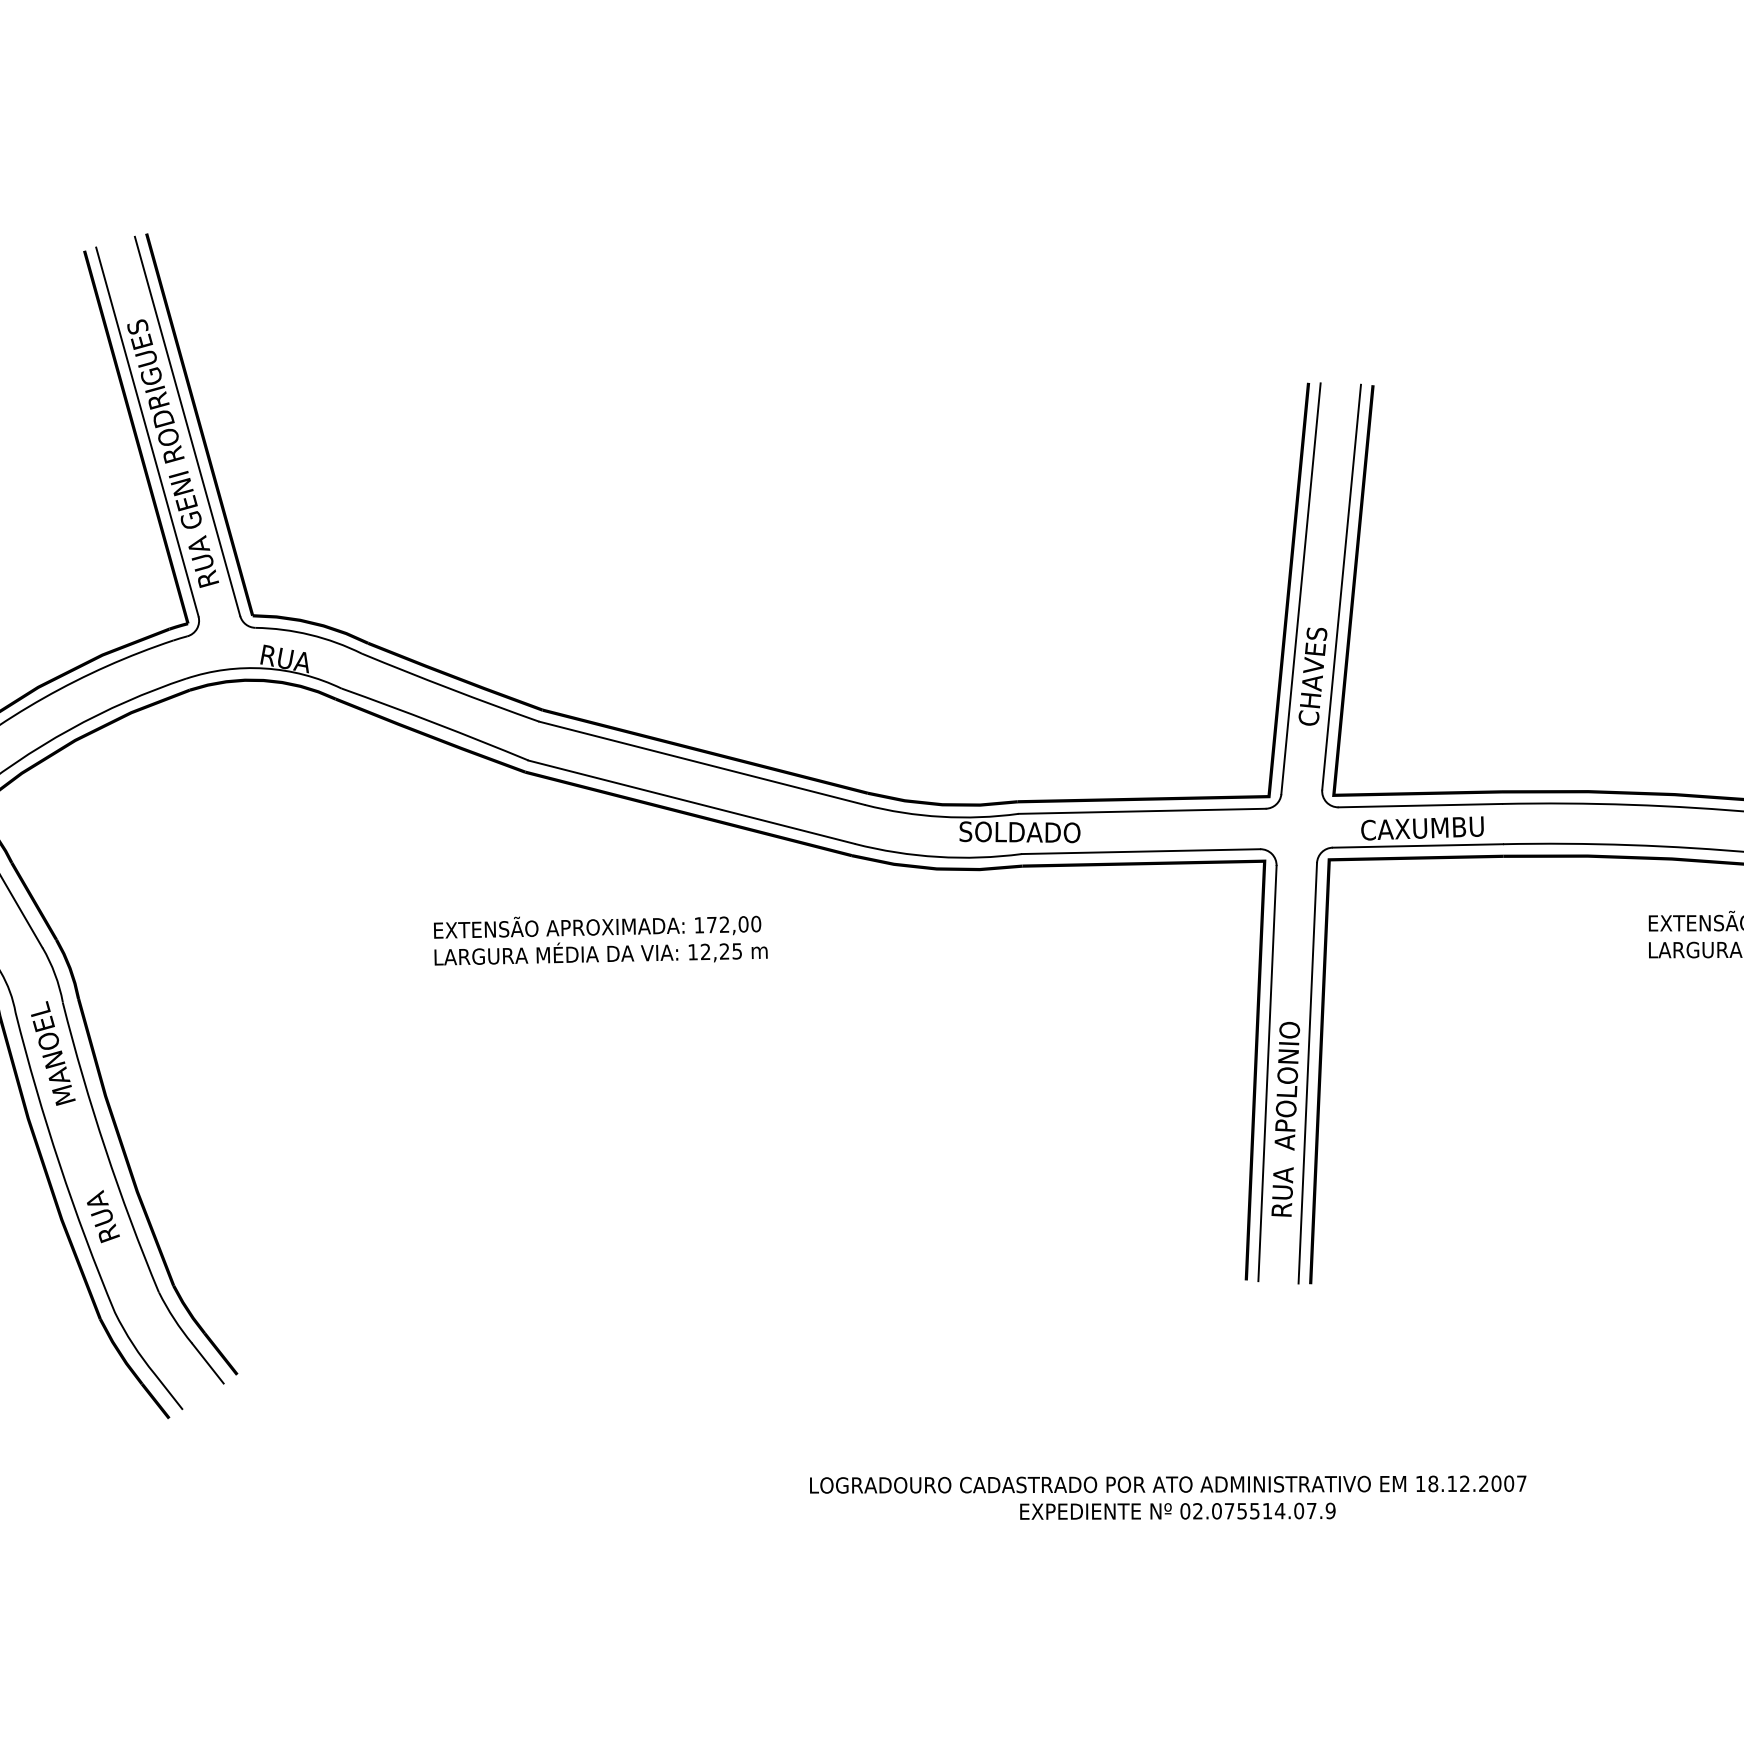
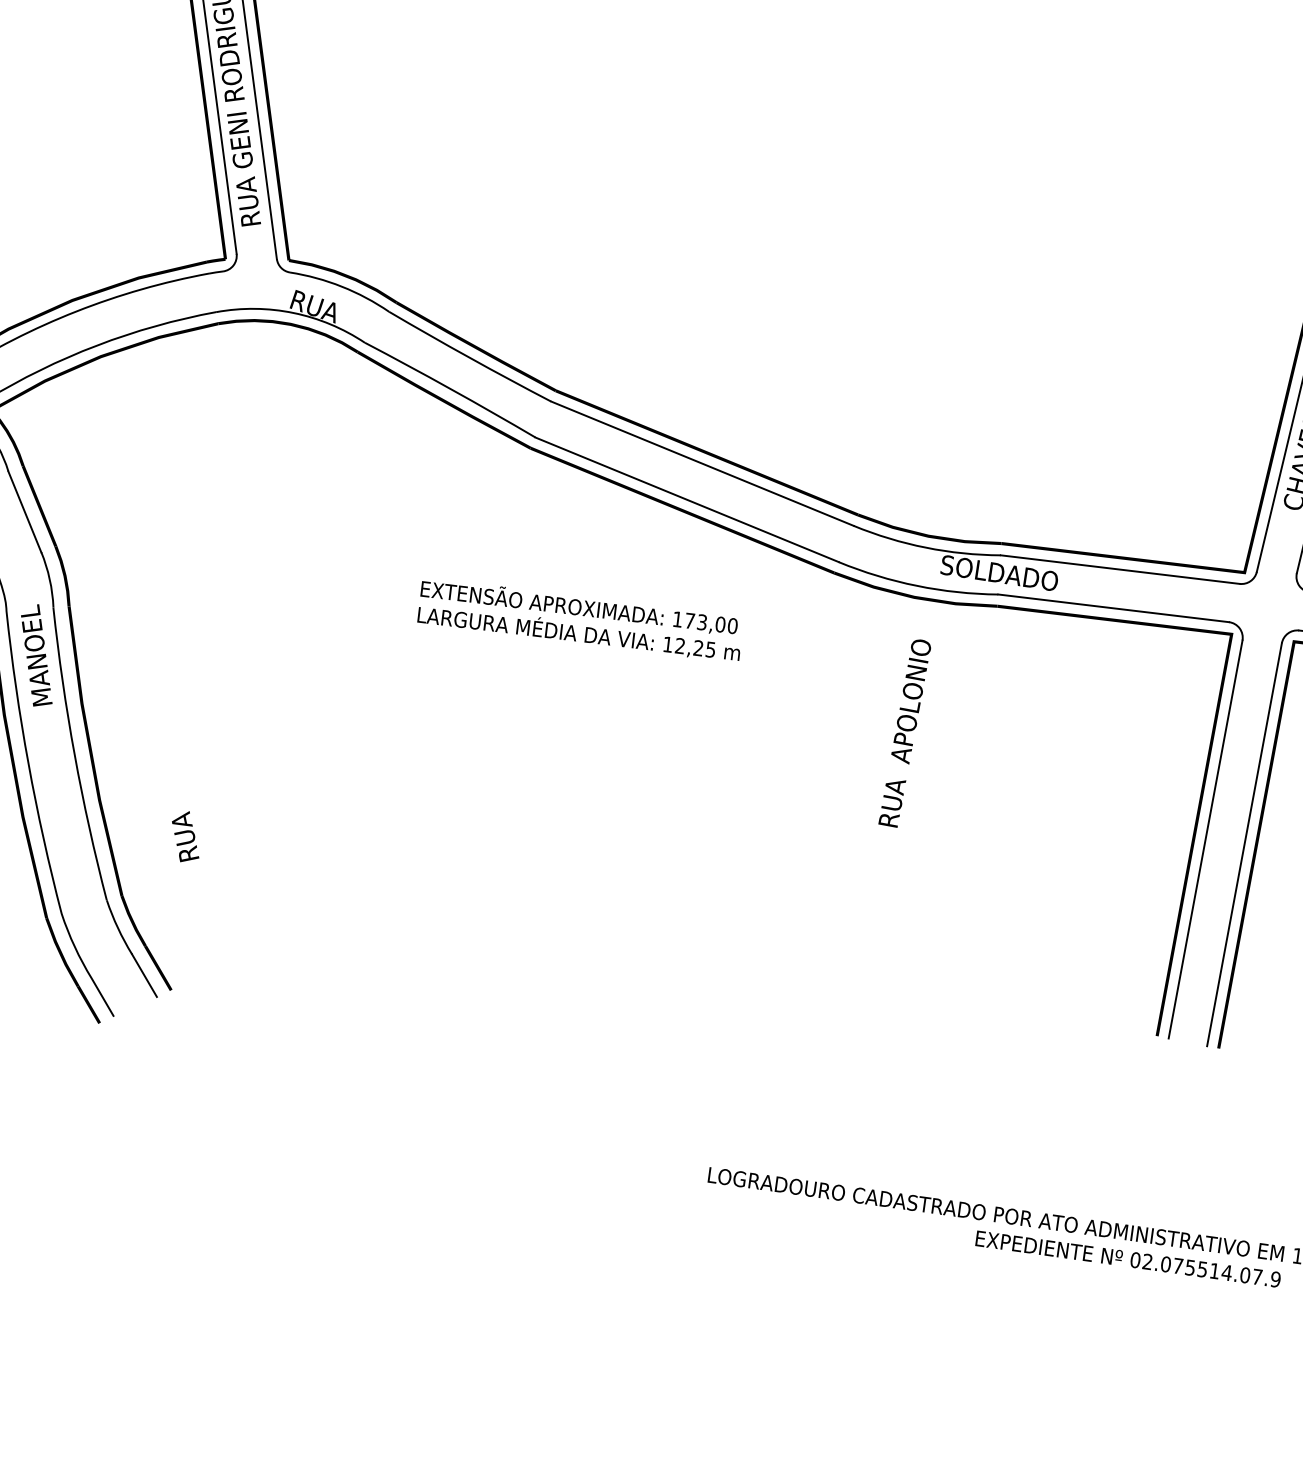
text: (724, 925) -> (702, 623), 172,00 -> 173,00
text: (1285, 1119) -> (904, 733), moved
text: (103, 1216) -> (186, 836), moved
text: (1177, 1510) -> (1128, 1258), moved

